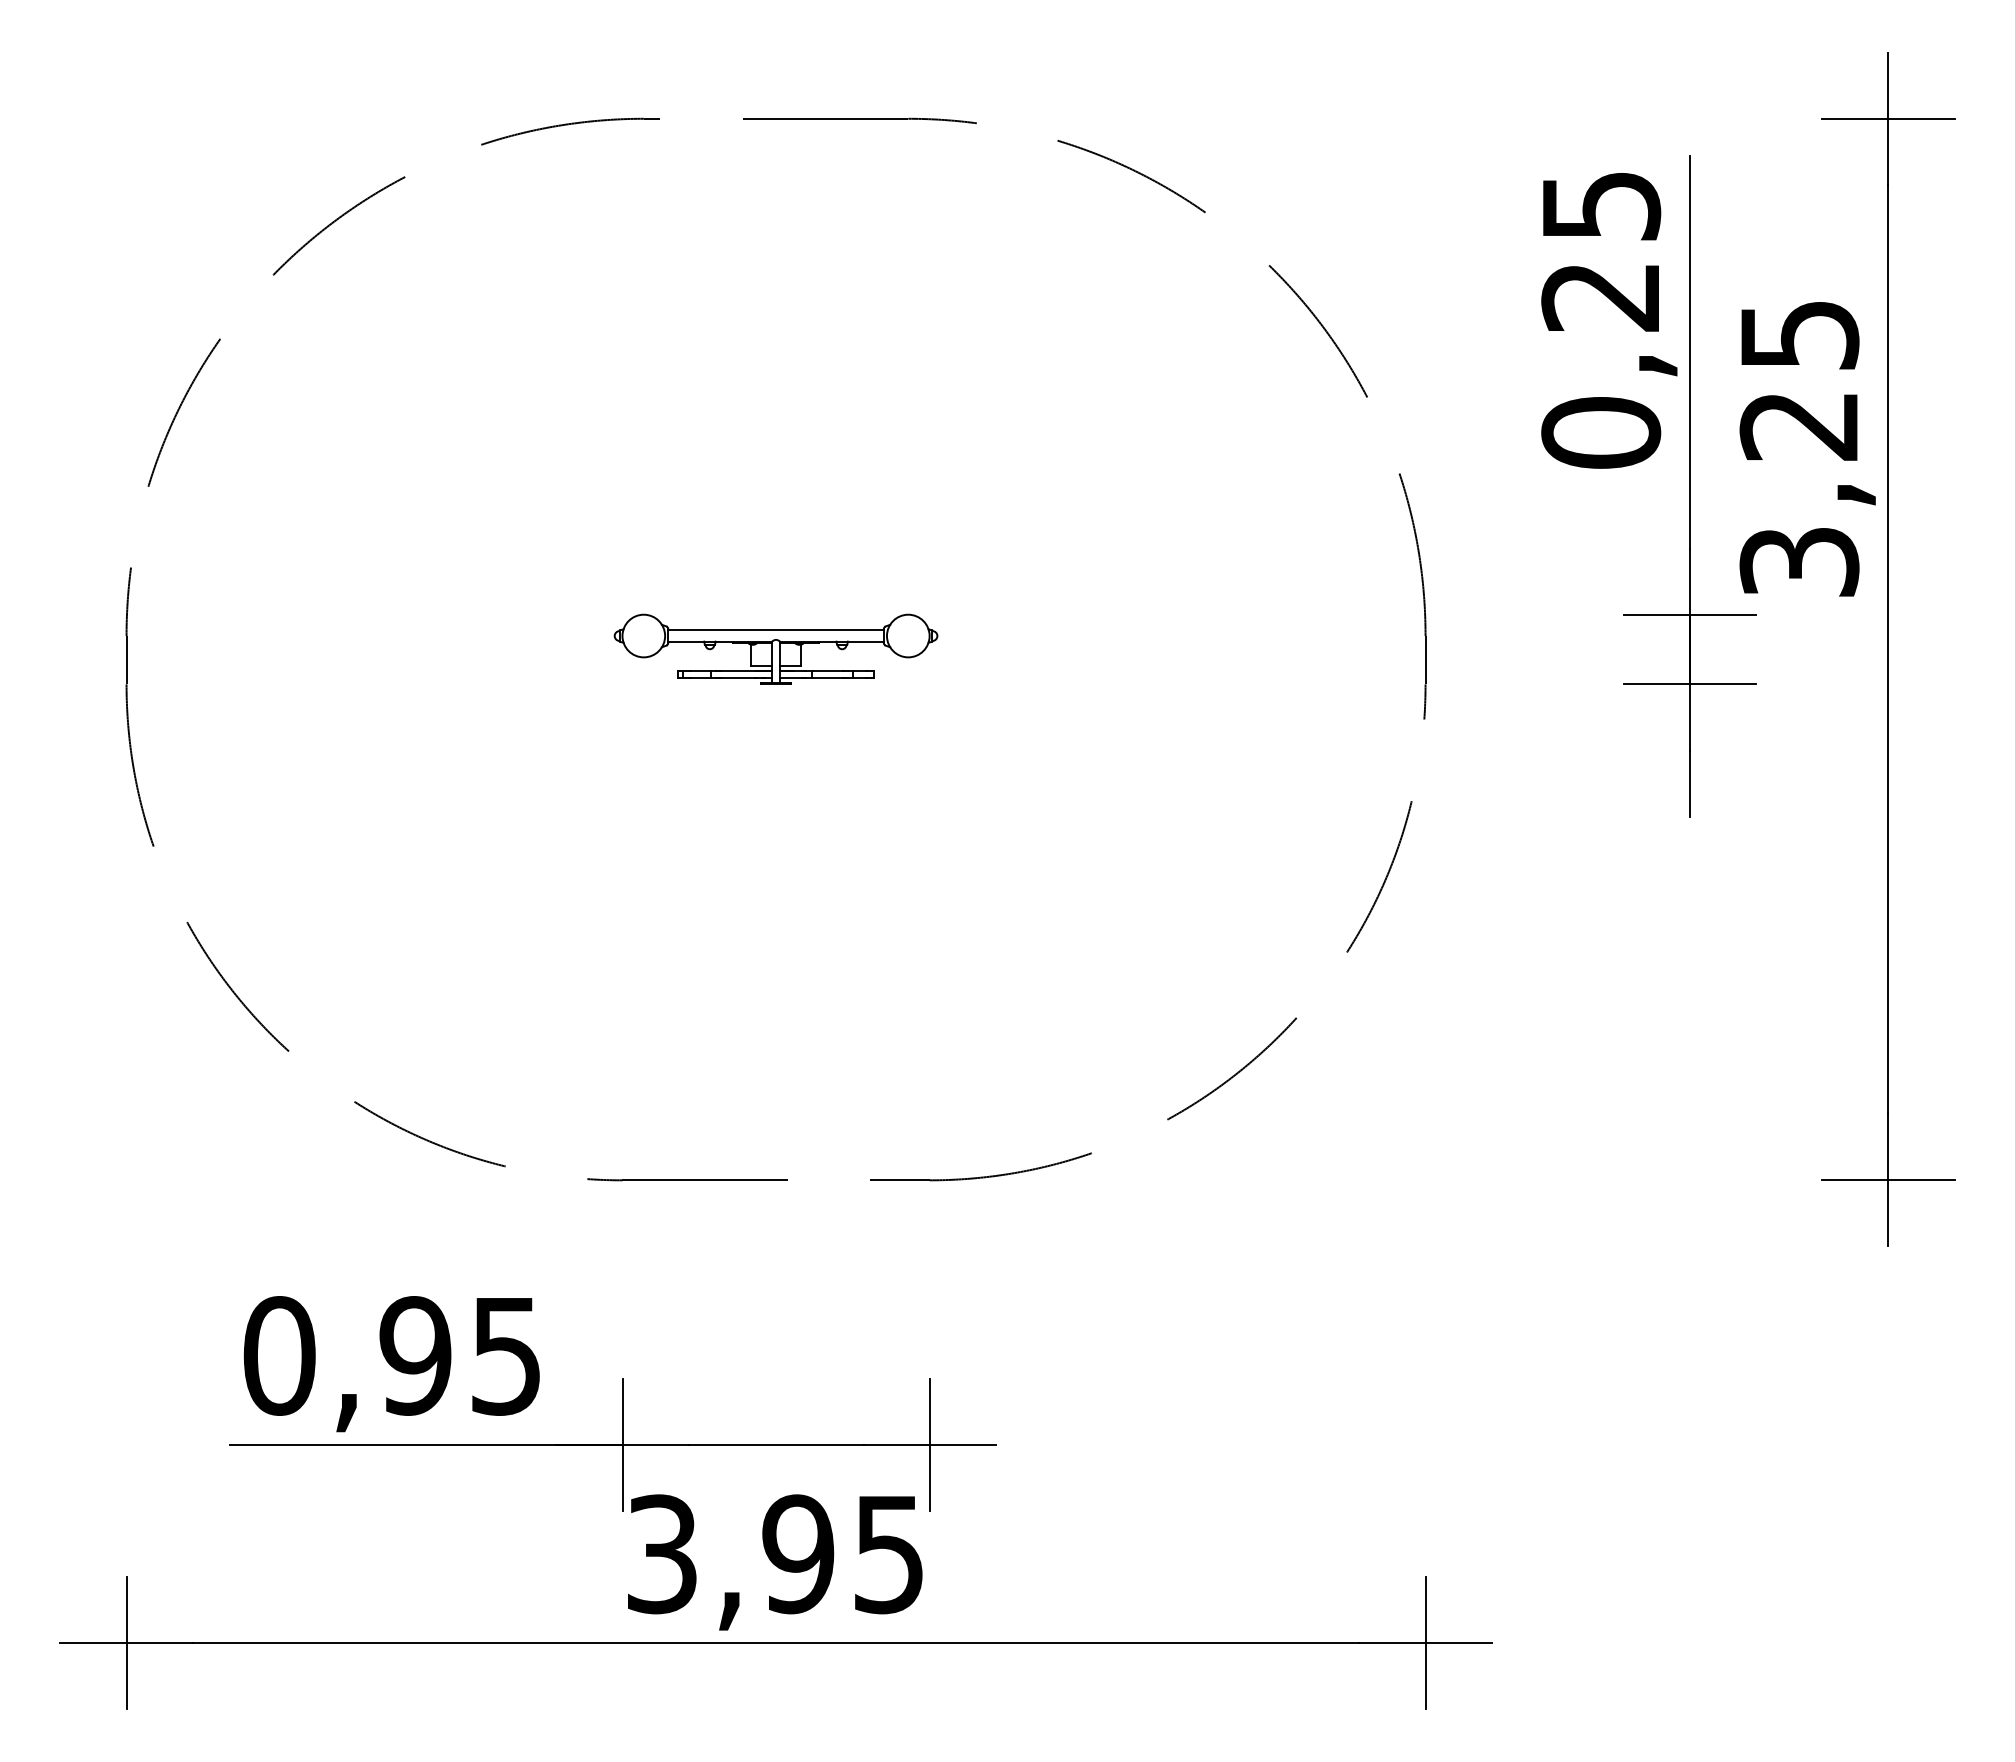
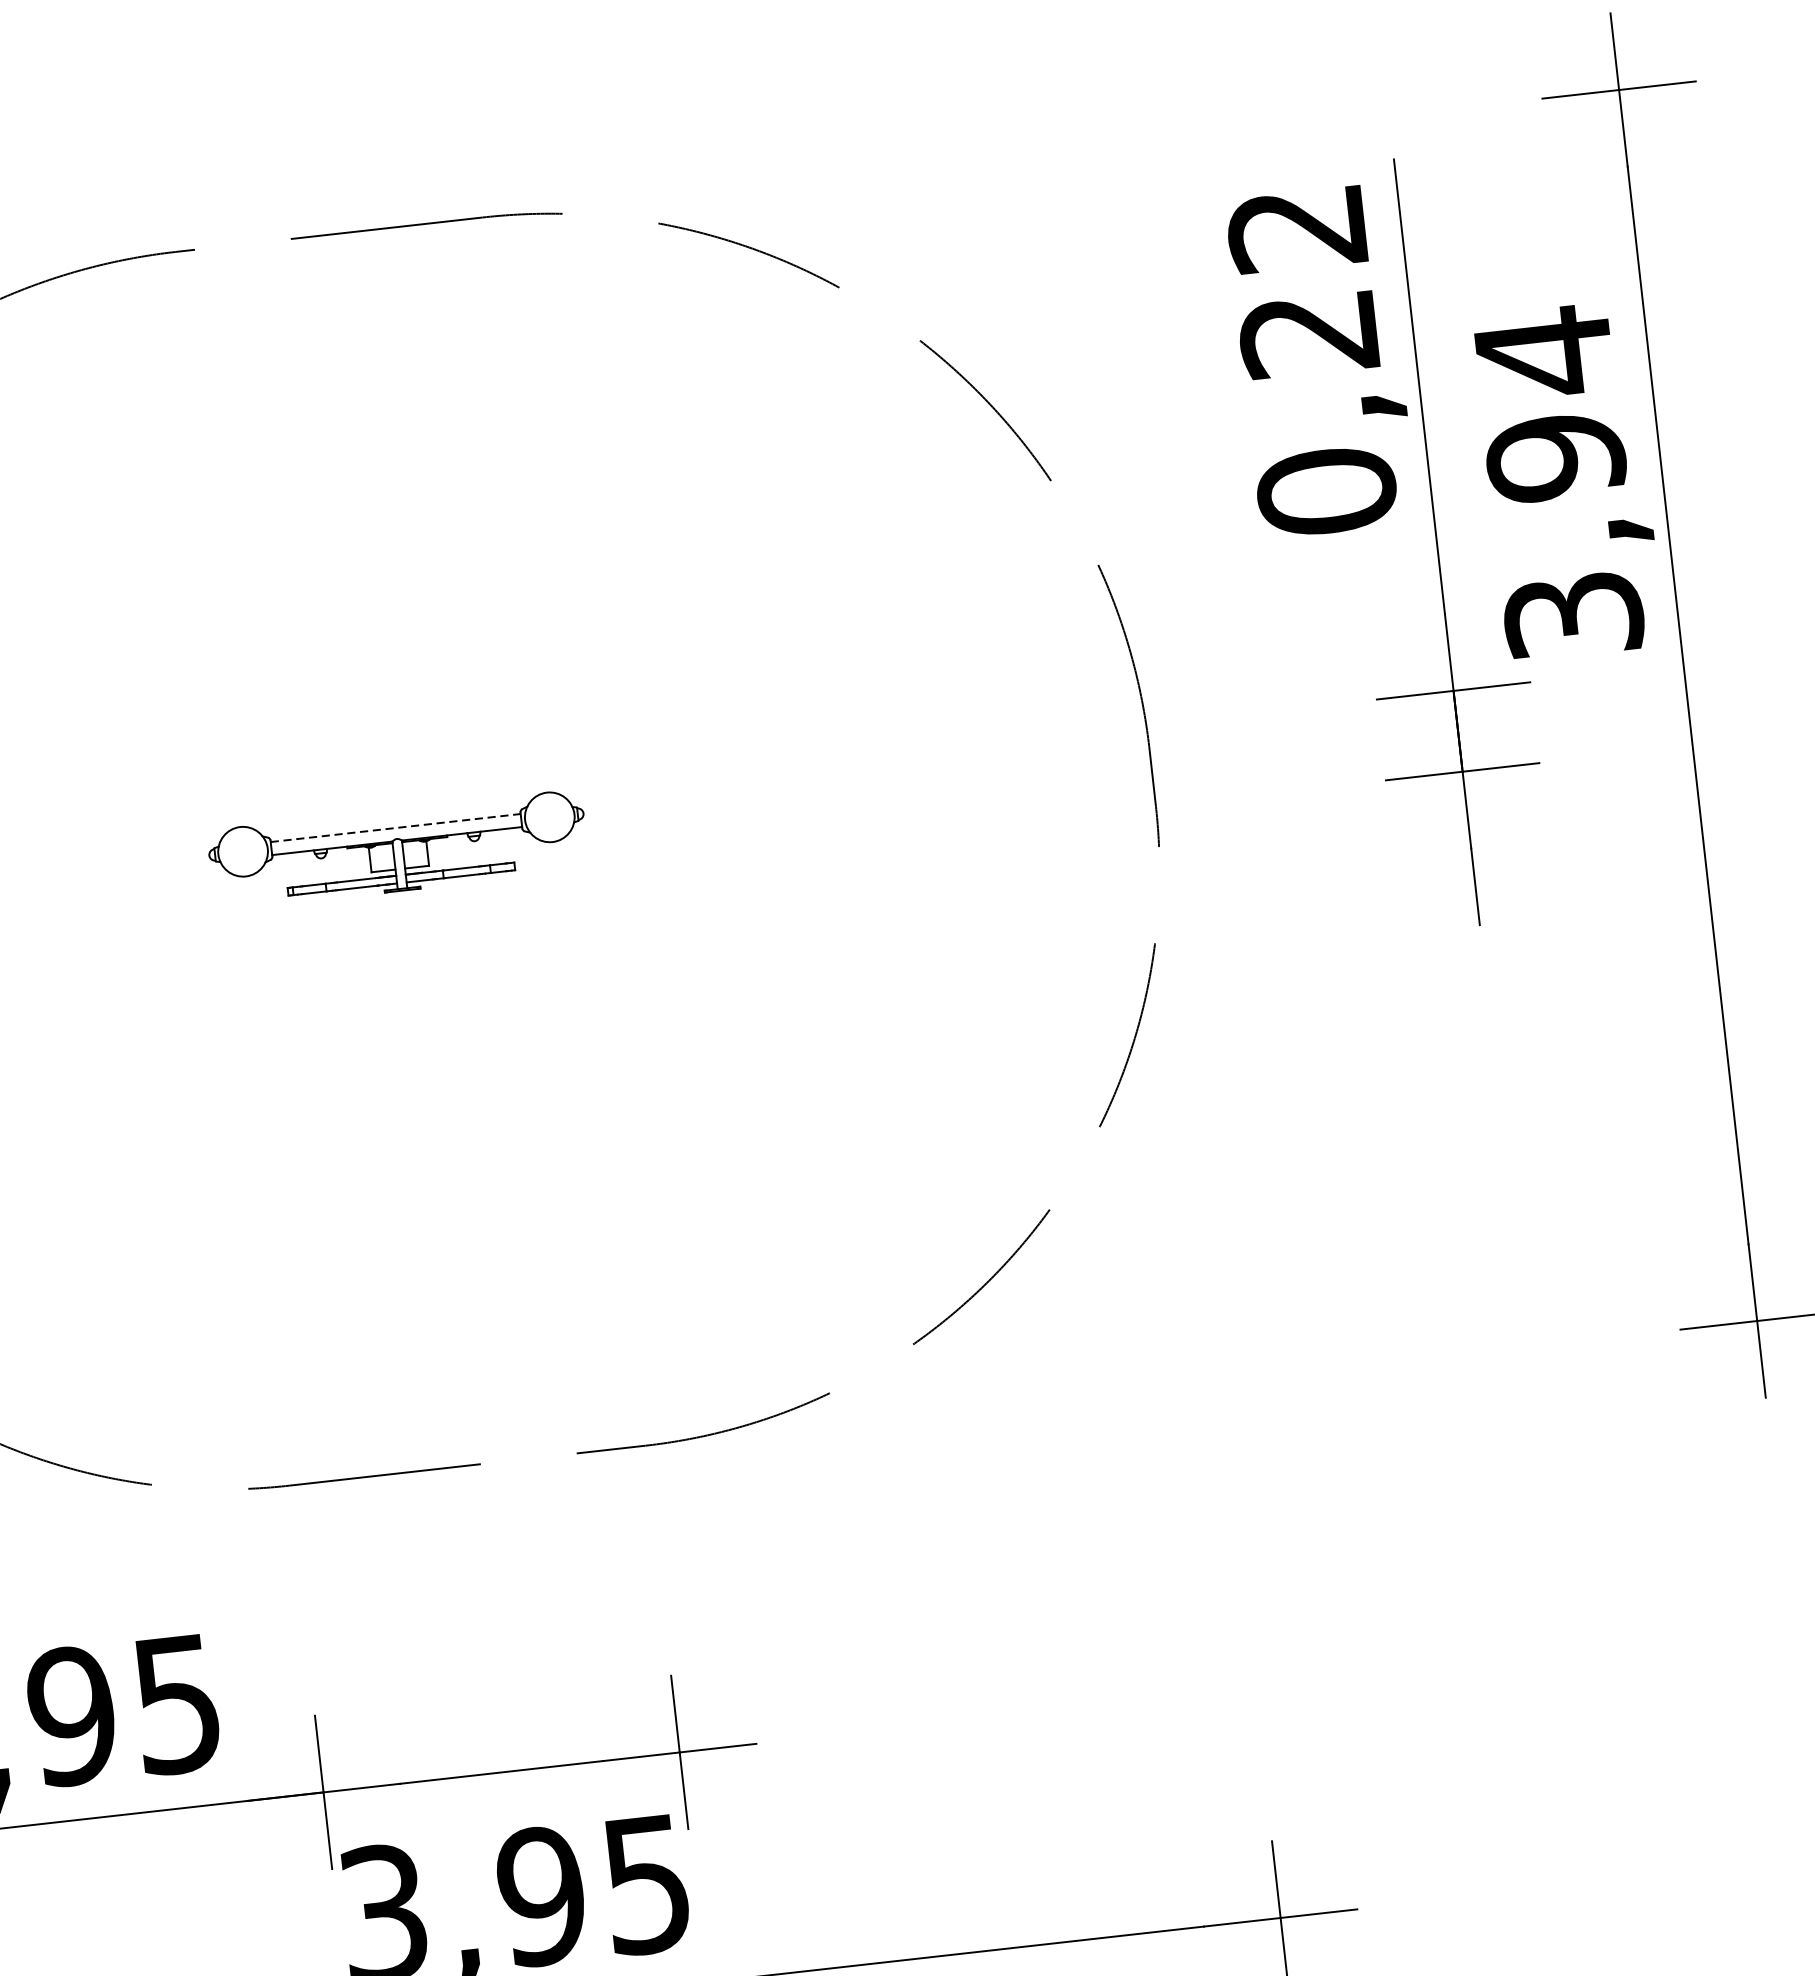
text: (1601, 206) -> (1297, 229), 0,25 -> 0,22
text: (1799, 379) -> (1549, 403), 3,25 -> 3,94
line: (776, 630) -> (396, 828), solid -> dashed

